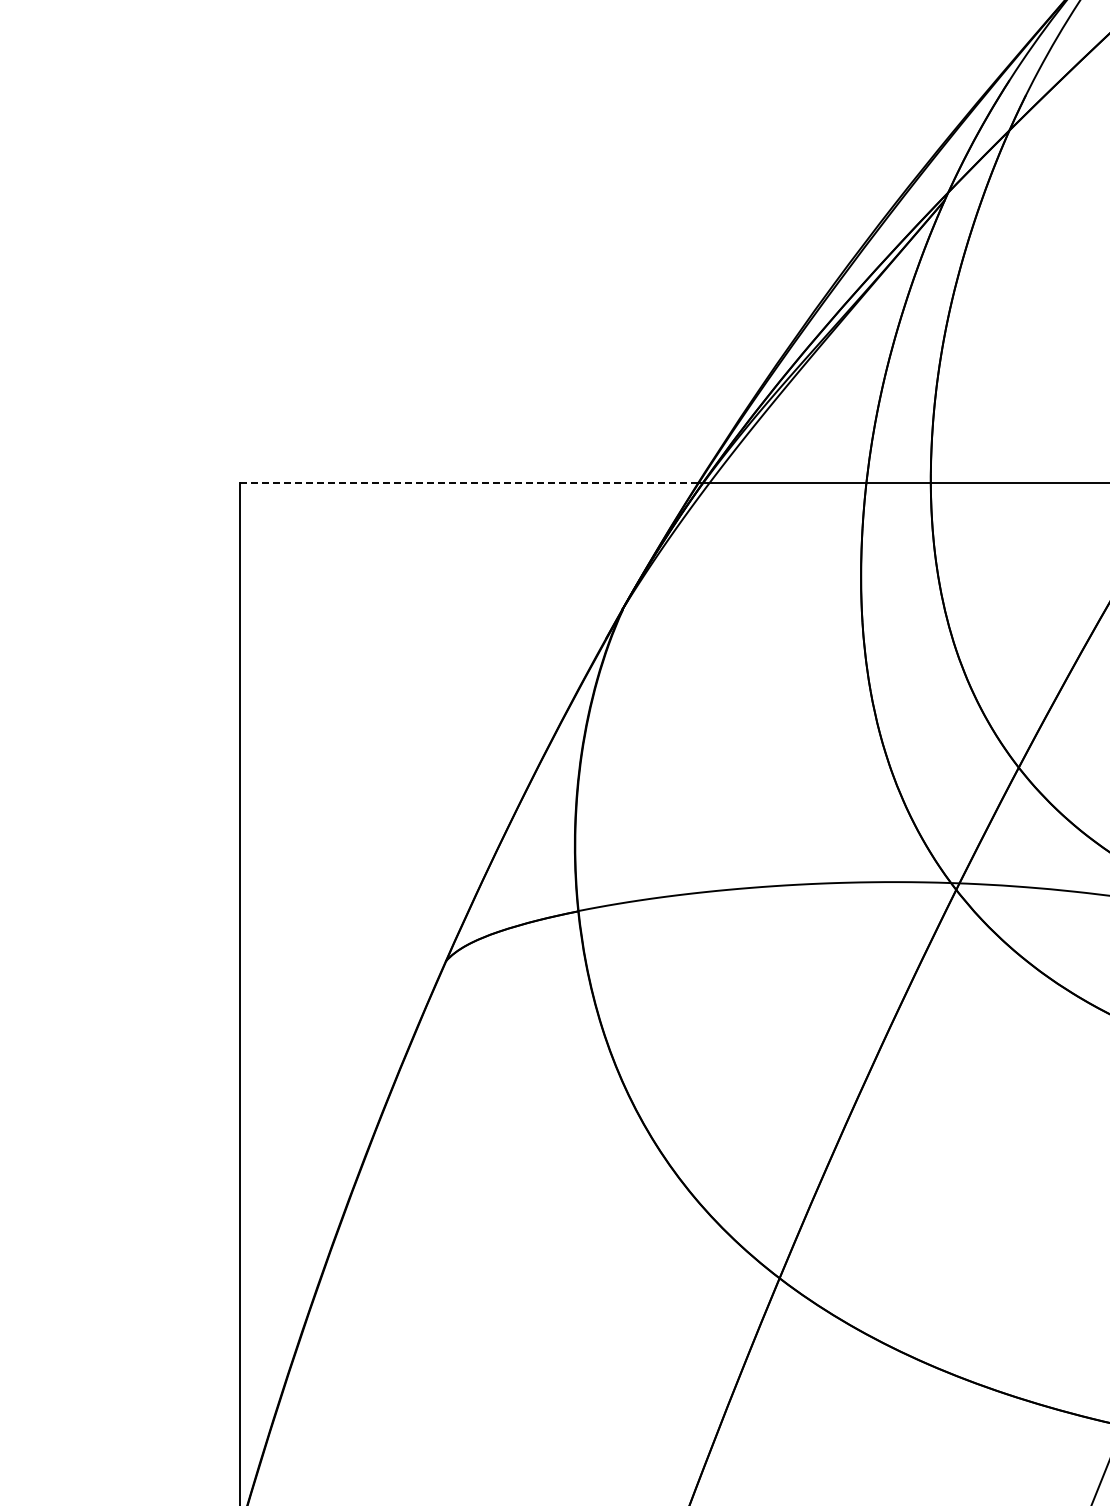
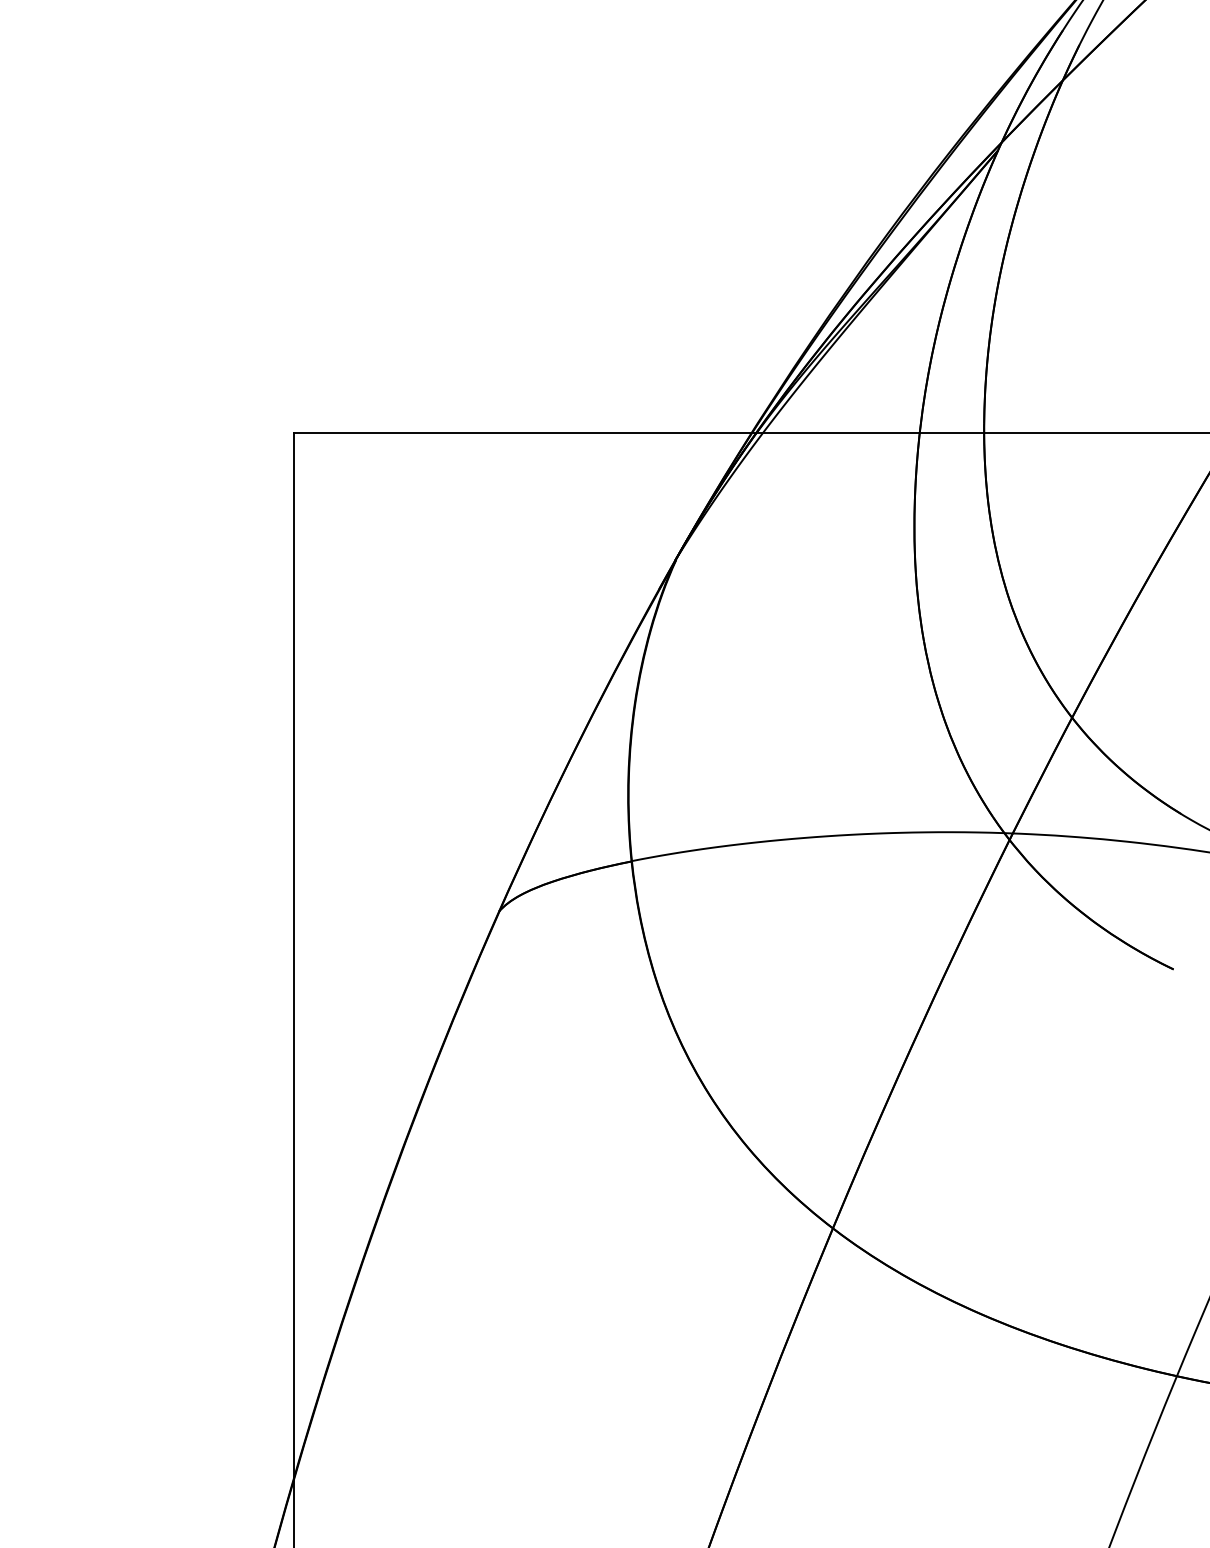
line: (469, 482) -> (522, 432), dashed -> solid

